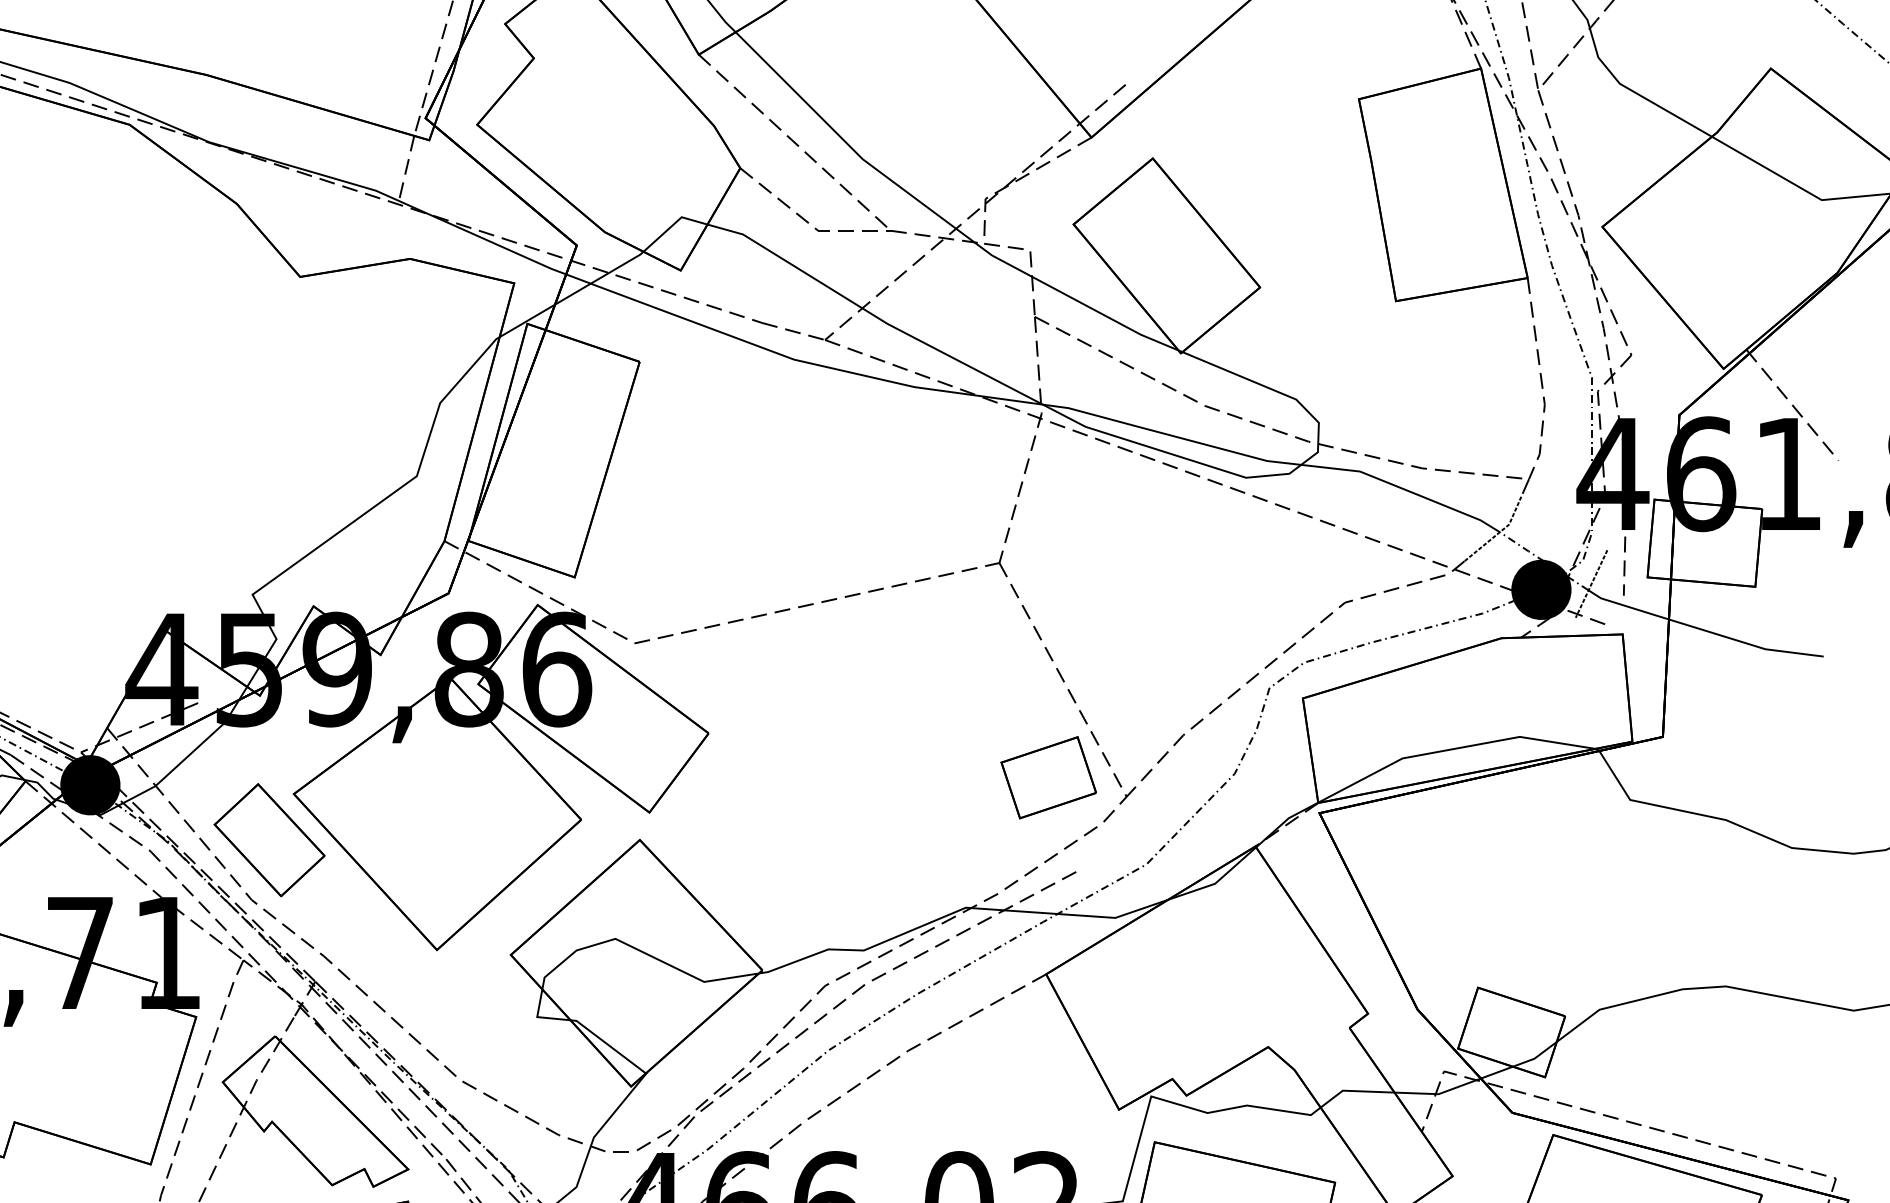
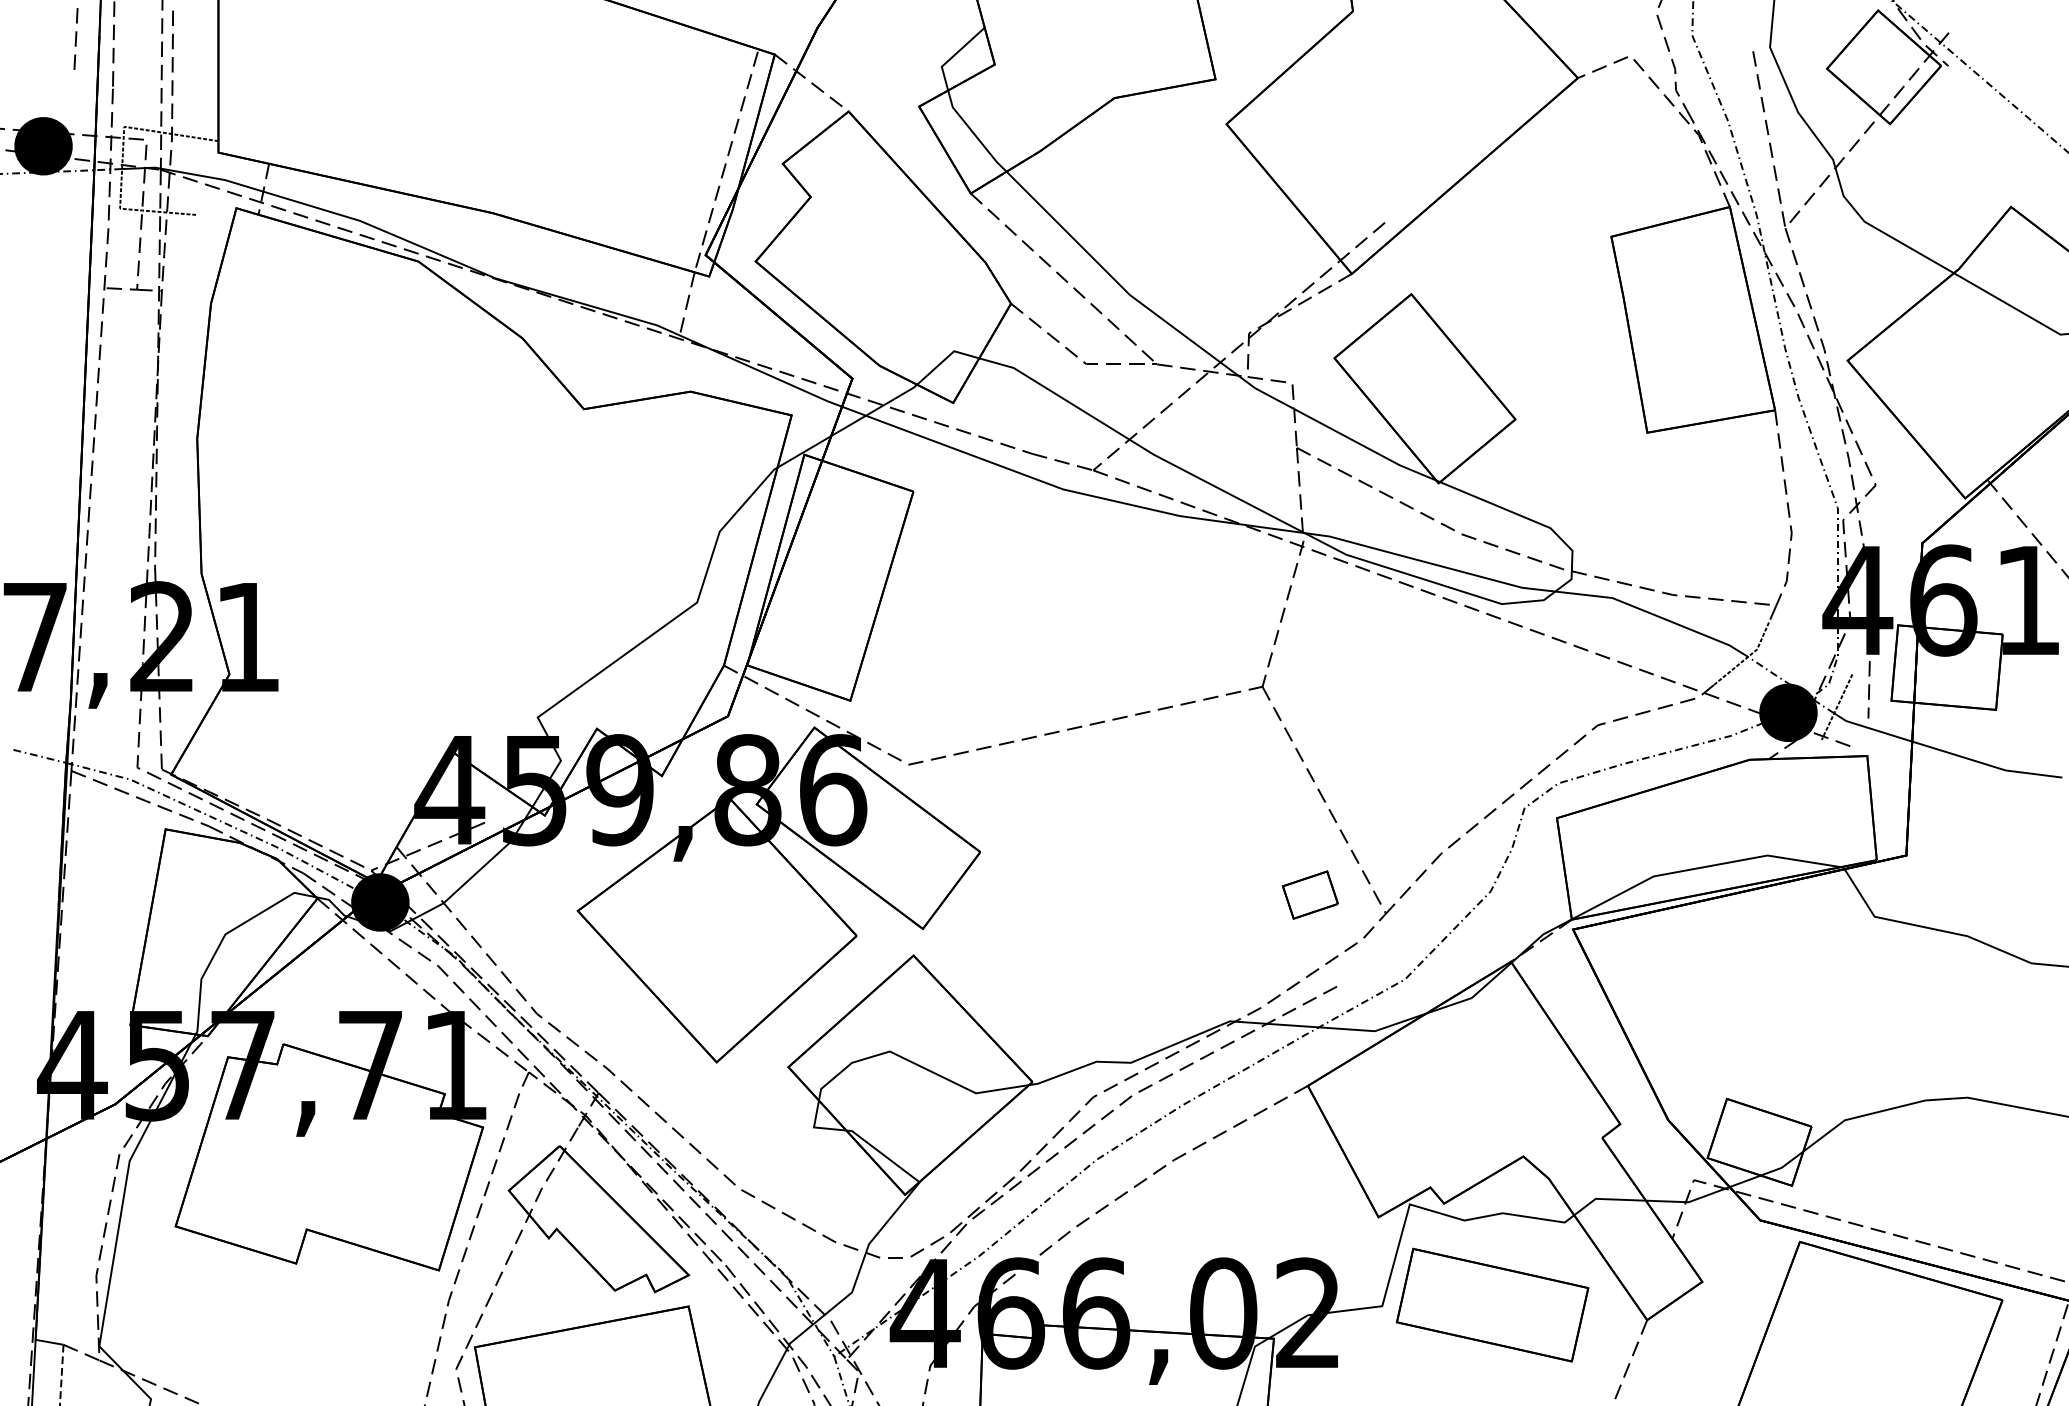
part: (1048, 777) -> (1310, 894), size x0.6
part: (268, 839) -> (553, 955), removed

